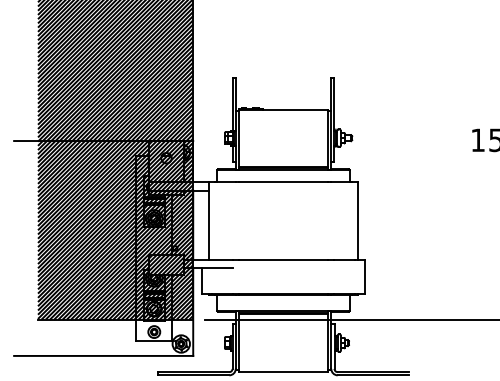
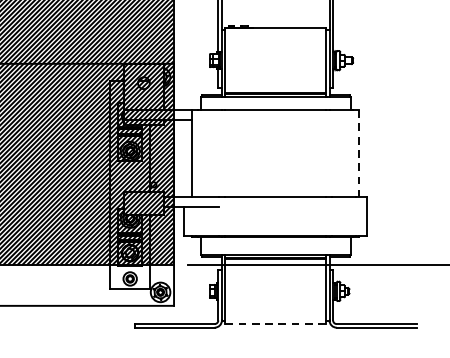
line: (357, 220) -> (359, 153), solid -> dashed
line: (283, 371) -> (275, 323), solid -> dashed

